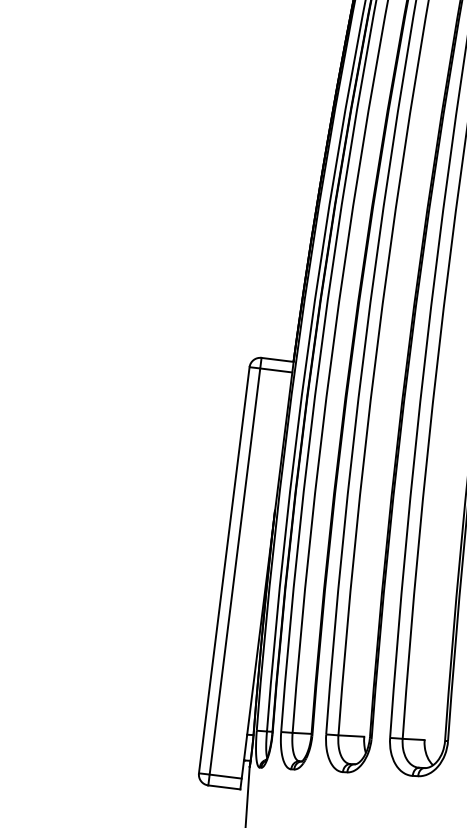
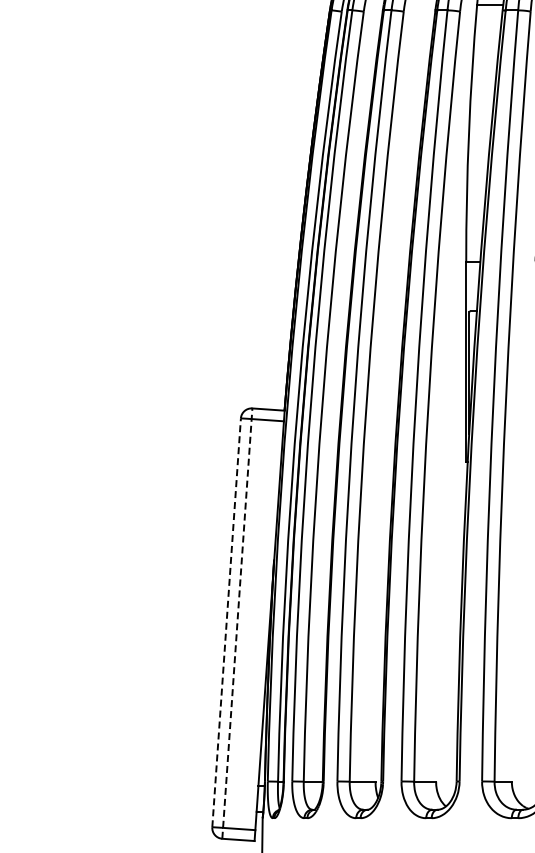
line: (224, 569) -> (226, 622), solid -> dashed
line: (235, 571) -> (237, 623), solid -> dashed

